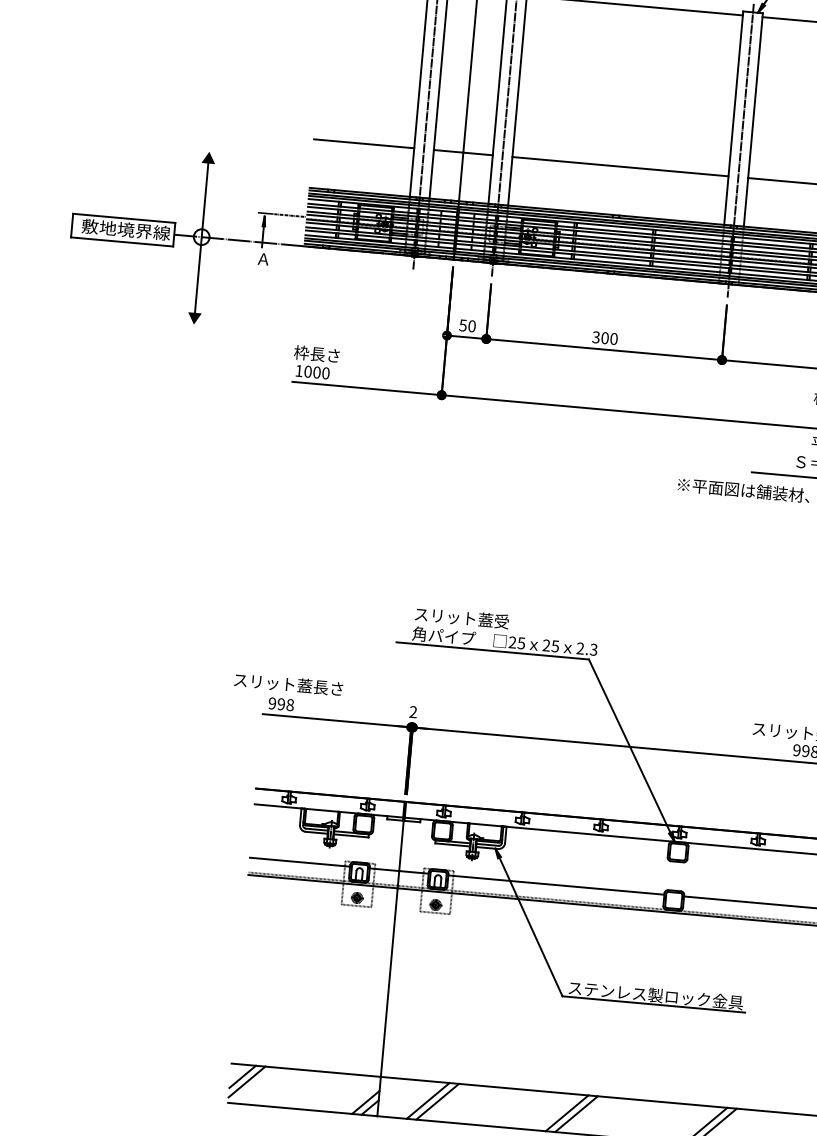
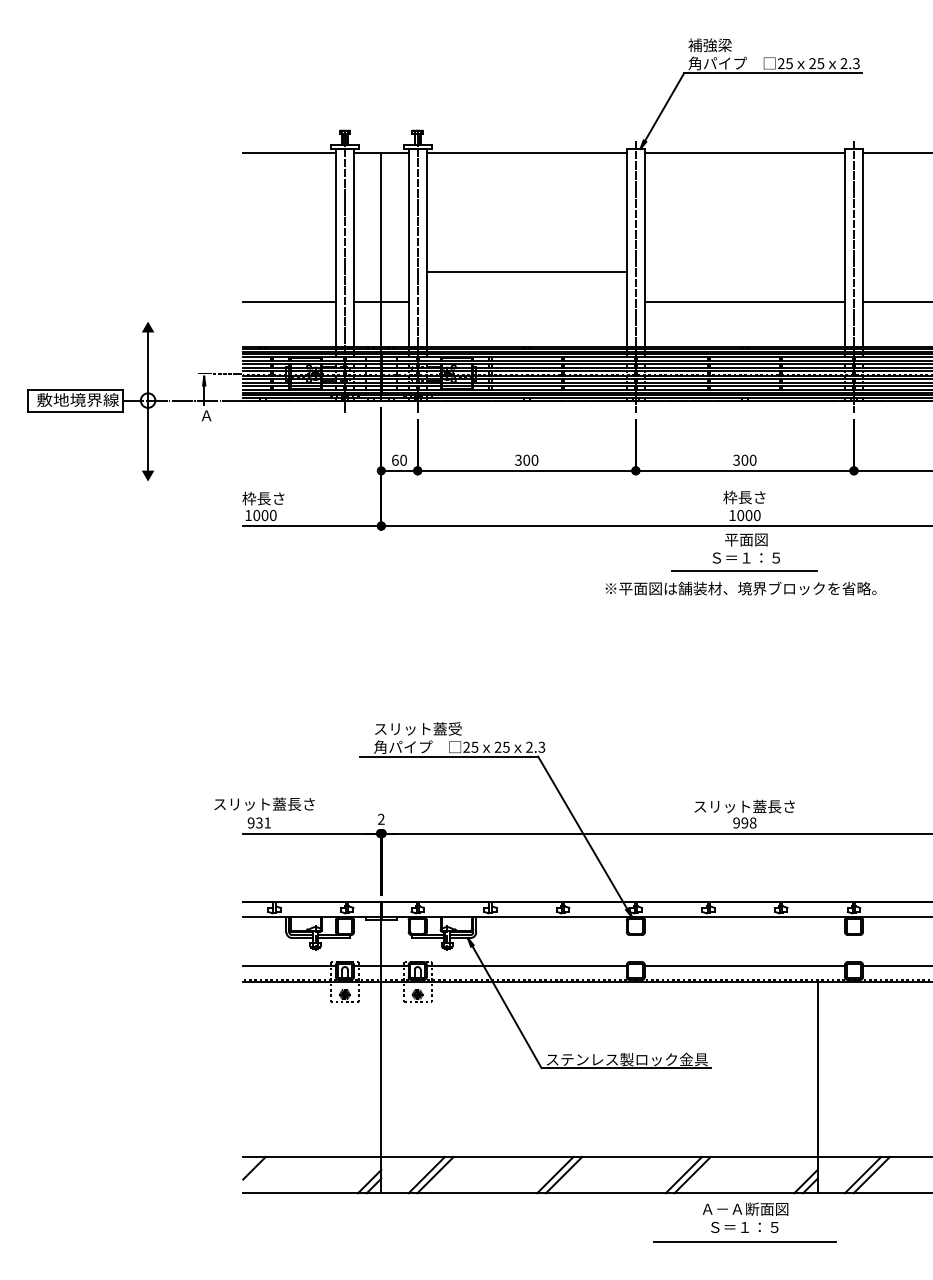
line: (620, 166) -> (526, 271), moved
text: (462, 324) -> (394, 459), 50 -> 60
text: (285, 704) -> (263, 822), 998 -> 931
line: (246, 1081) -> (258, 1172), removed

